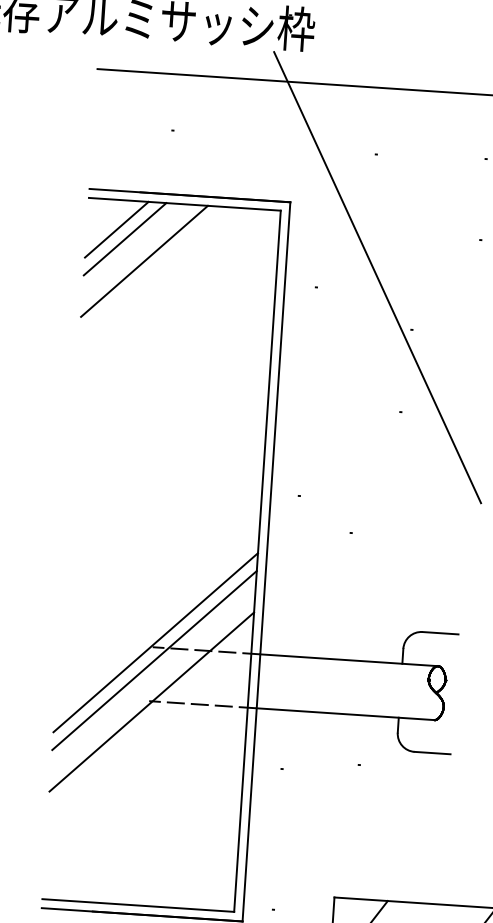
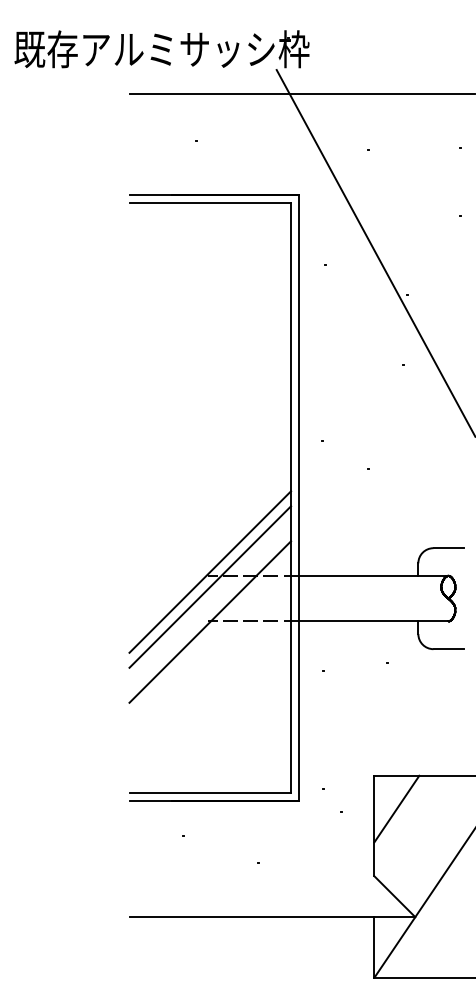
line: (116, 229) -> (154, 227), removed
line: (124, 238) -> (161, 234), removed
line: (144, 261) -> (179, 252), removed

